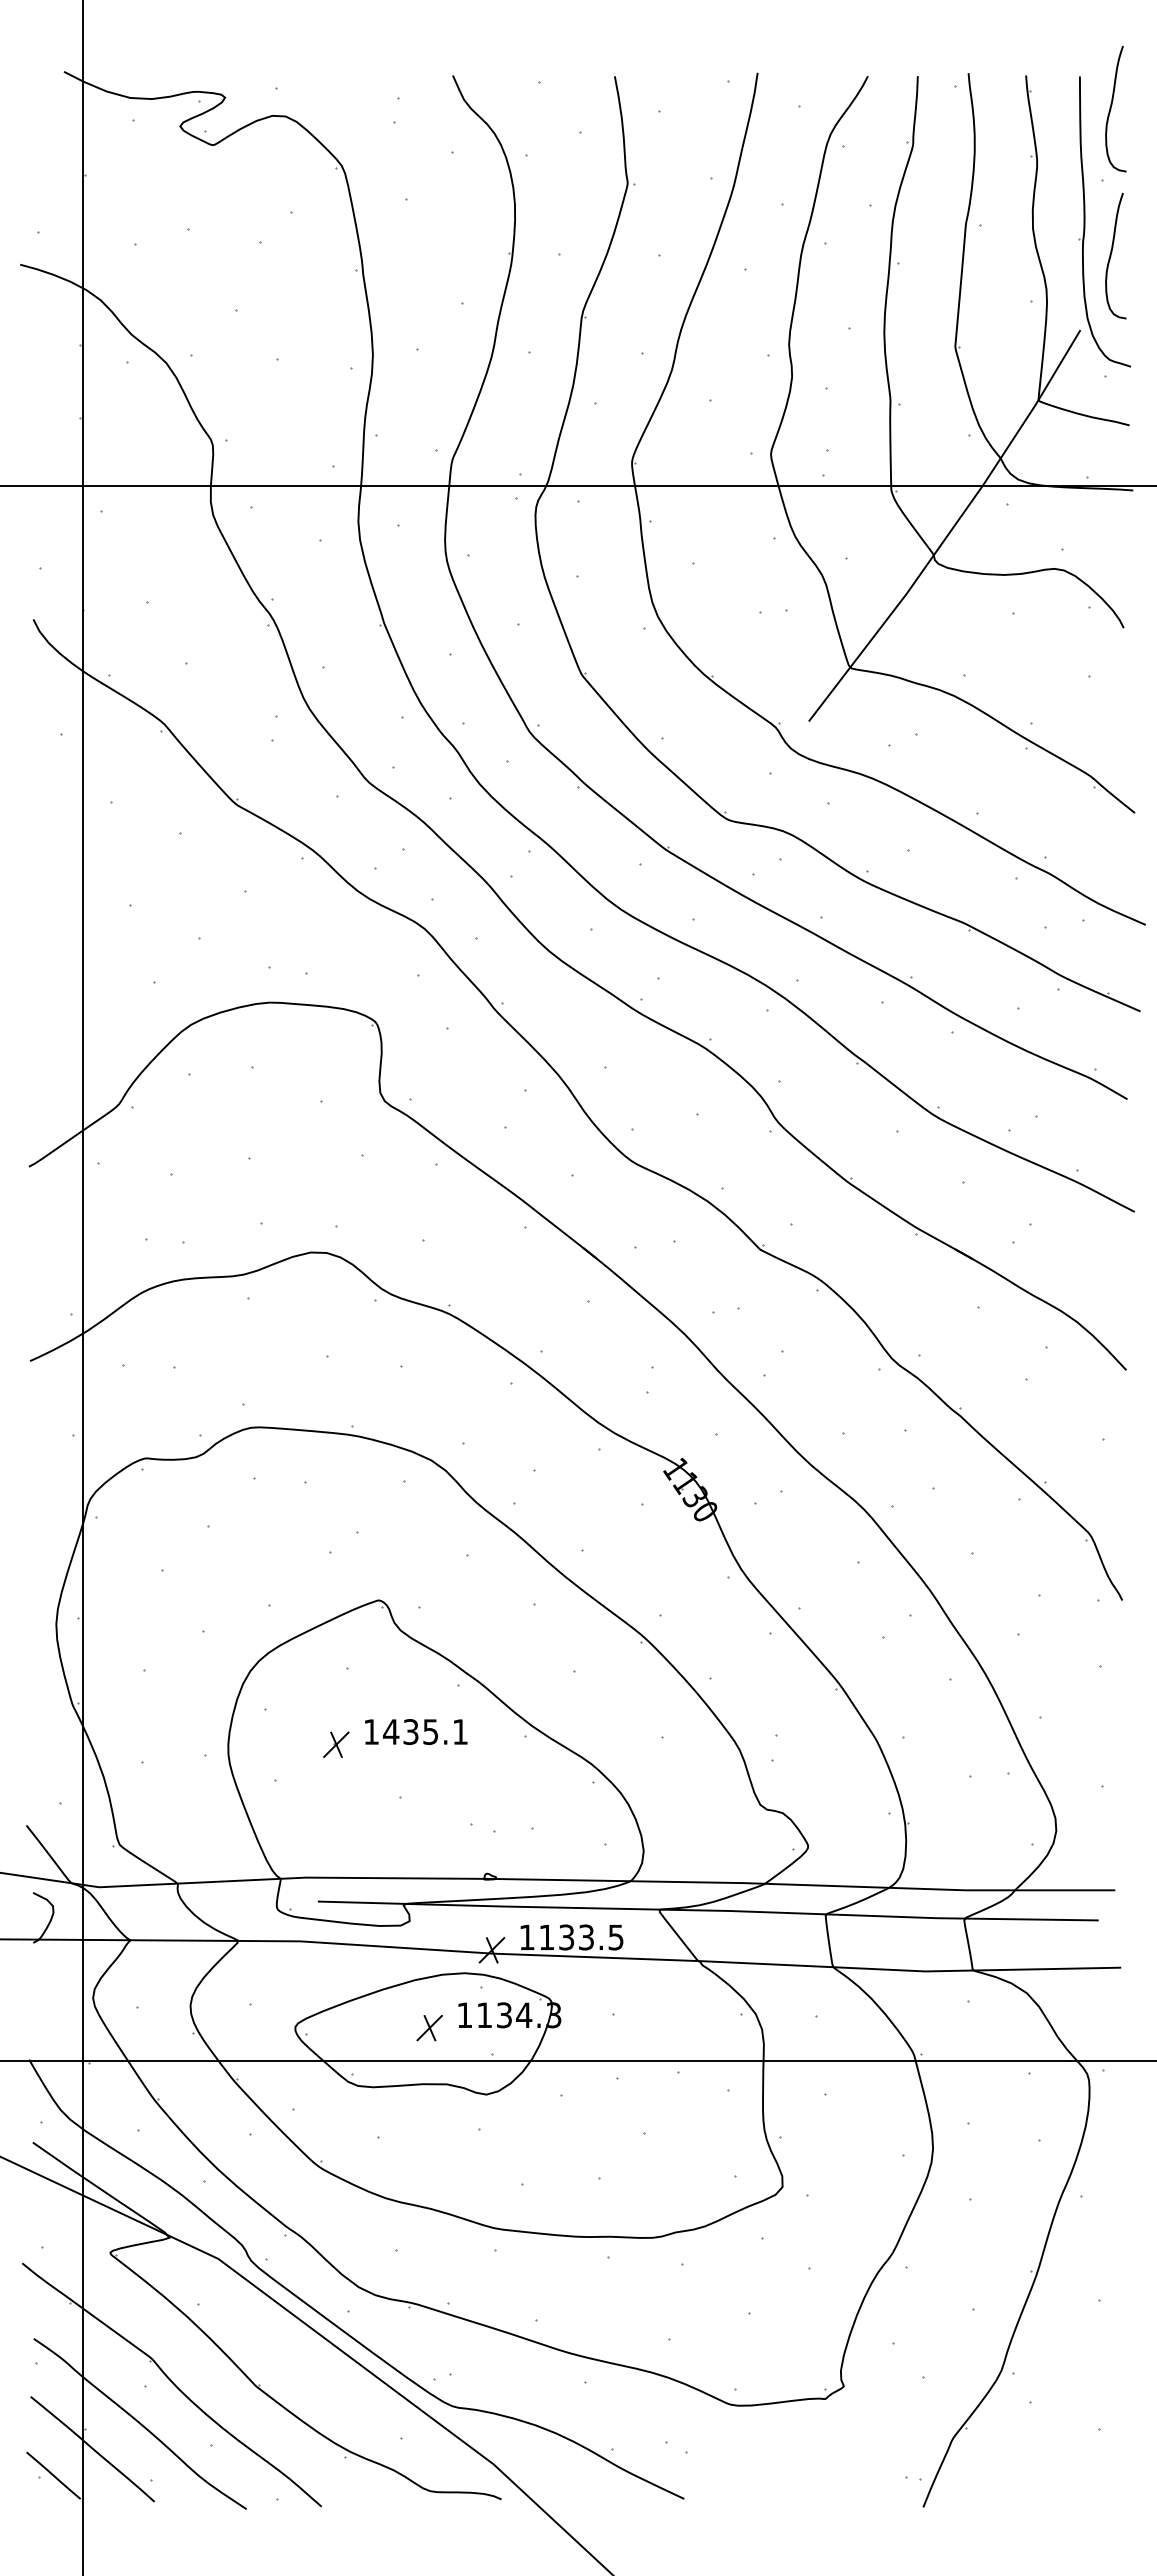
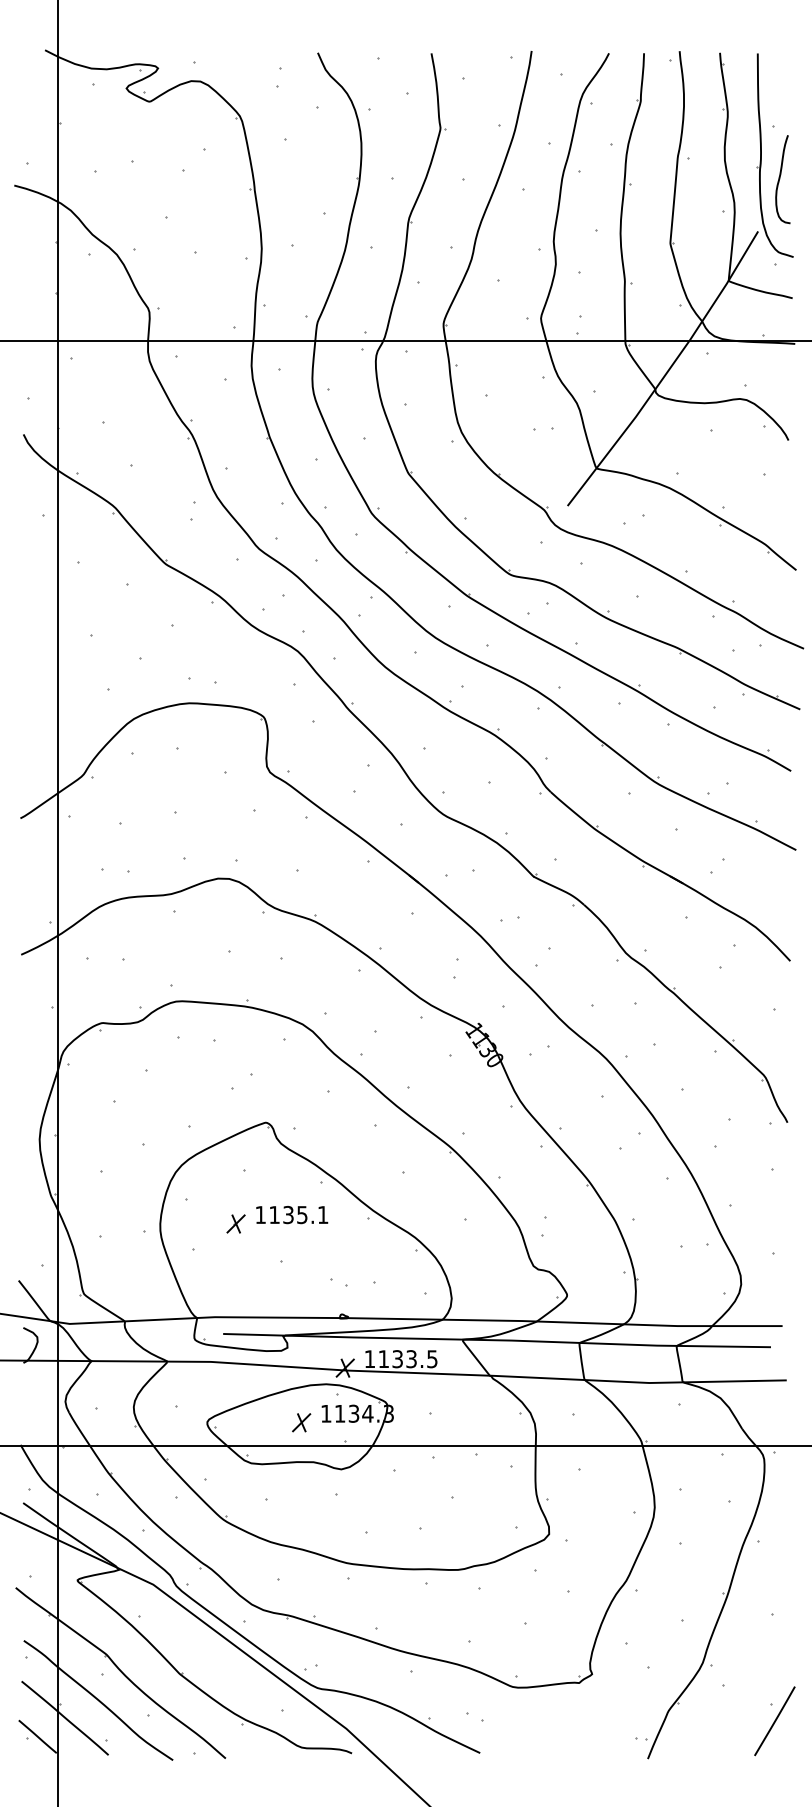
curve: (1111, 108) -> (779, 75), removed
text: (391, 1731) -> (274, 1214), 1435.1 -> 1135.1
line: (1104, 2453) -> (775, 1721), added

